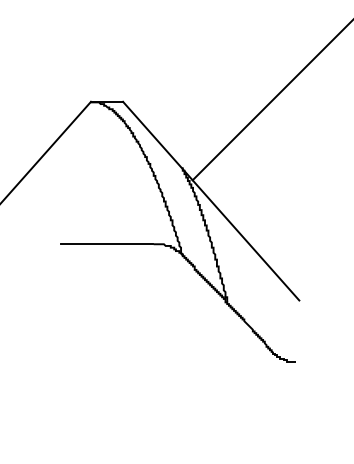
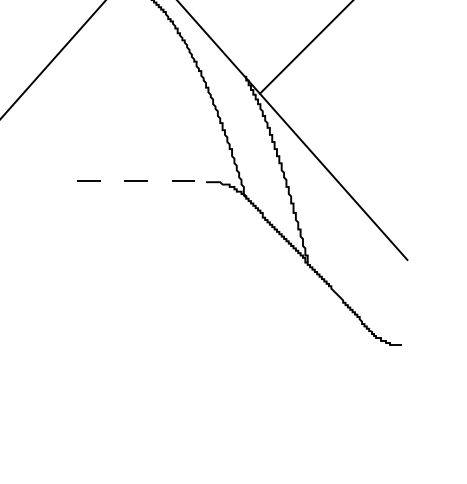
line: (107, 243) -> (142, 181), solid -> dashed

